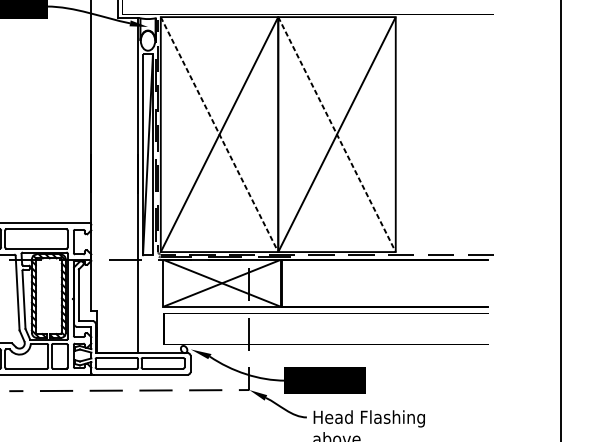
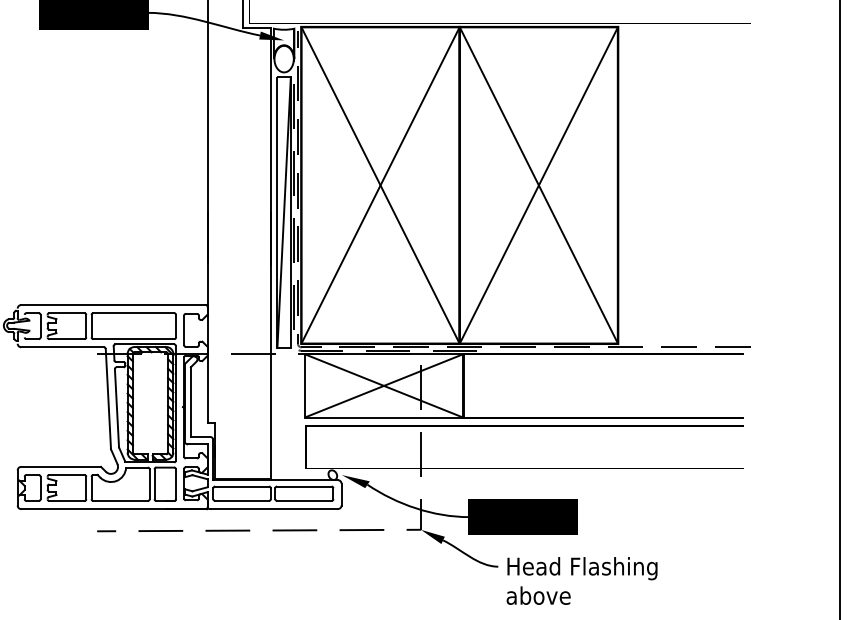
line: (219, 134) -> (380, 185), dashed -> solid
line: (337, 134) -> (539, 185), dashed -> solid

